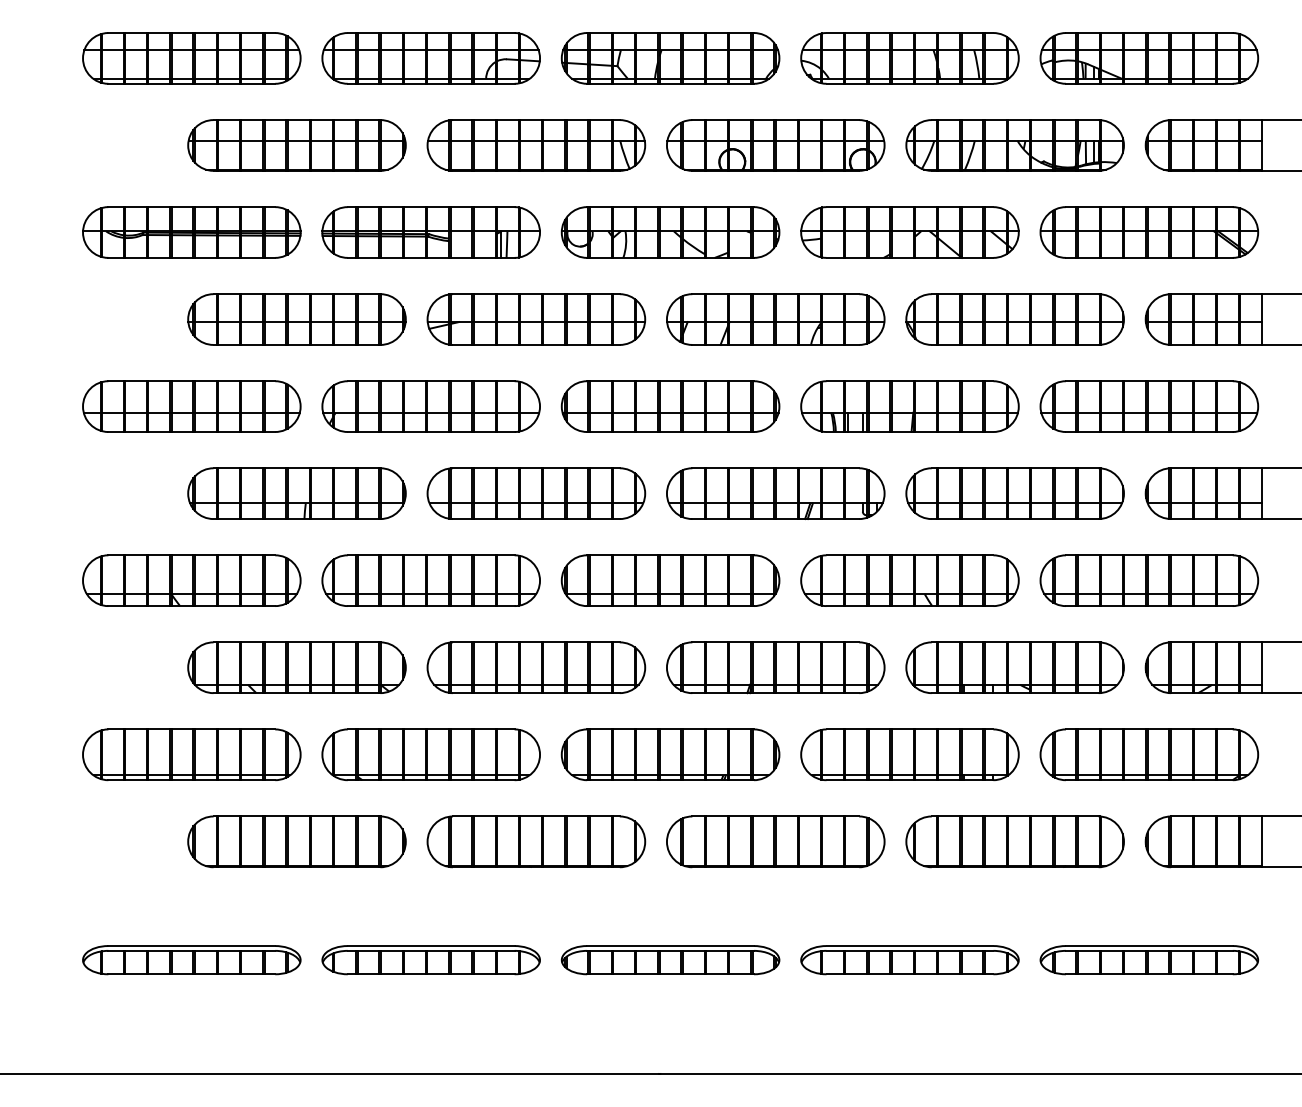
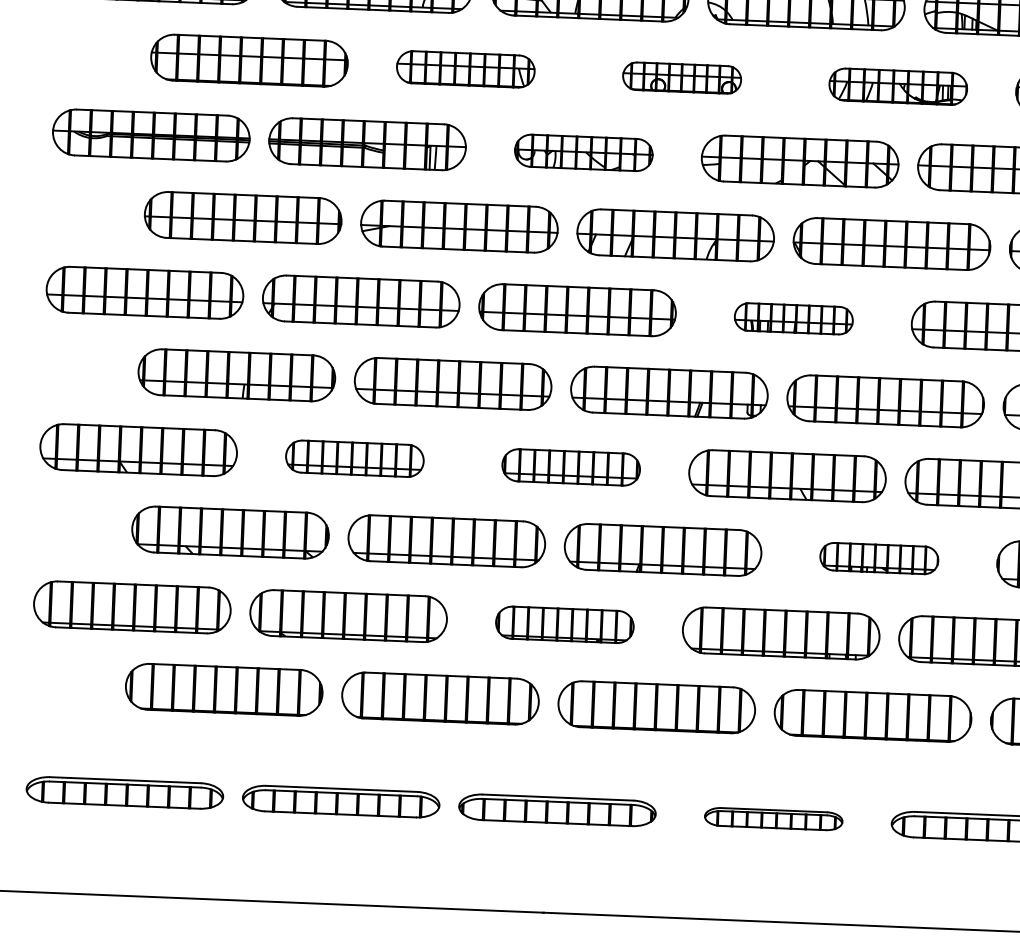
part: (536, 145) -> (465, 69), size x0.7
part: (775, 145) -> (681, 78), size x0.6
part: (1014, 145) -> (897, 86), size x0.7
part: (670, 232) -> (583, 152), size x0.7
part: (909, 406) -> (793, 318), size x0.6
part: (430, 580) -> (354, 458), size x0.7
part: (670, 580) -> (571, 467), size x0.7
part: (1014, 667) -> (878, 558), size x0.6
part: (670, 754) -> (564, 624), size x0.7
part: (909, 960) -> (773, 819), size x0.7

